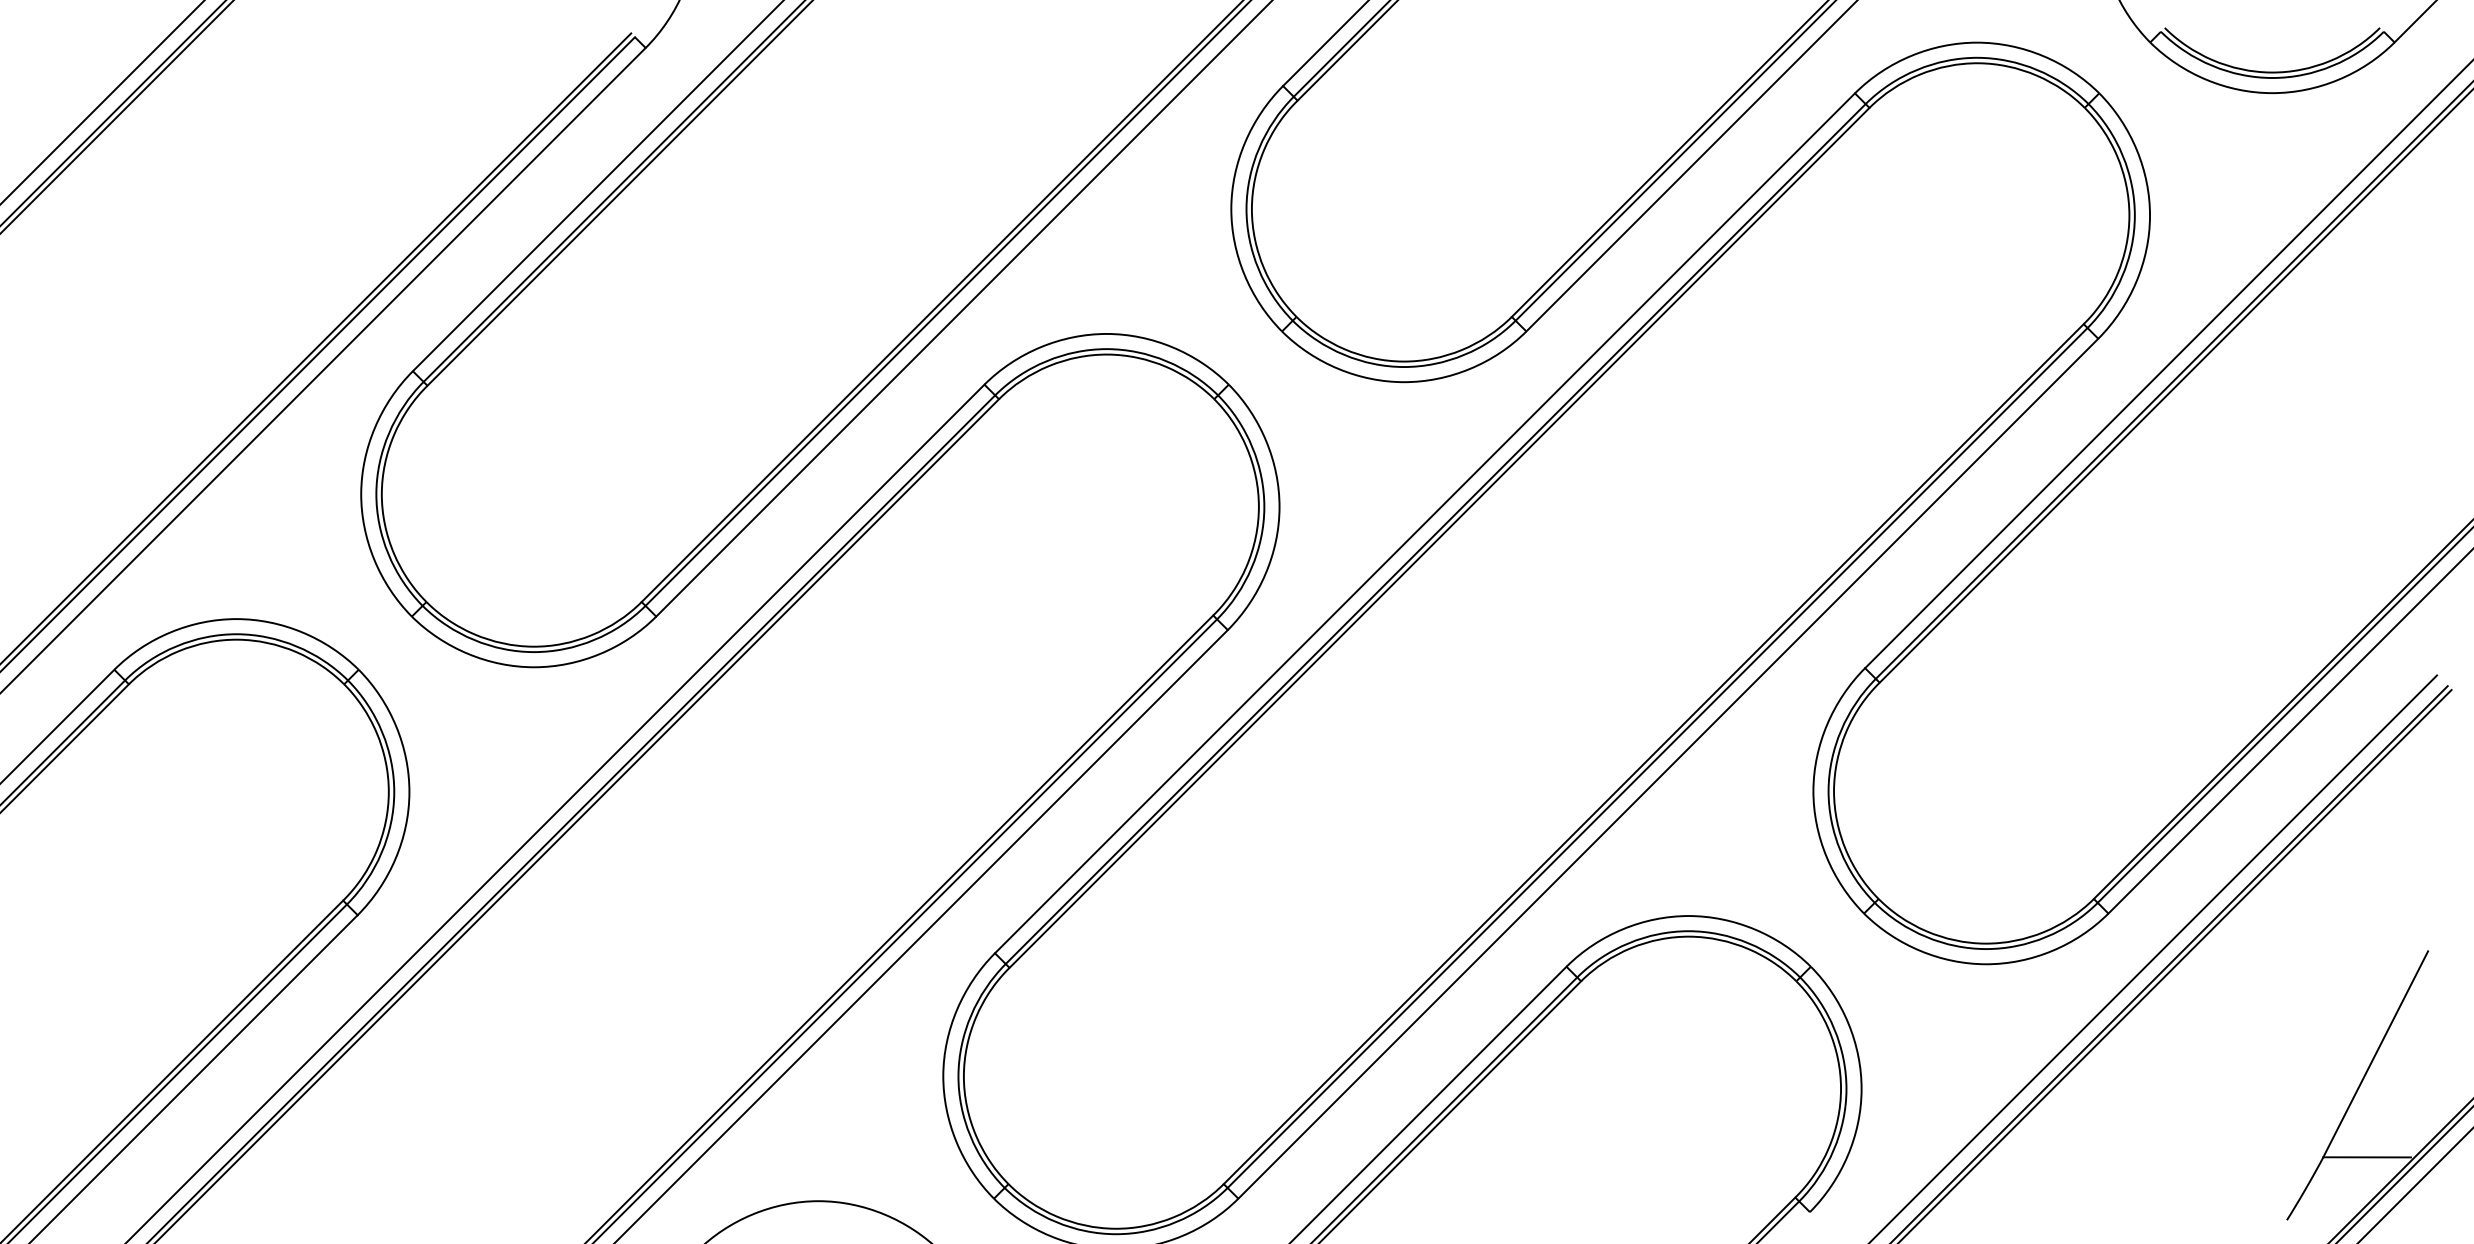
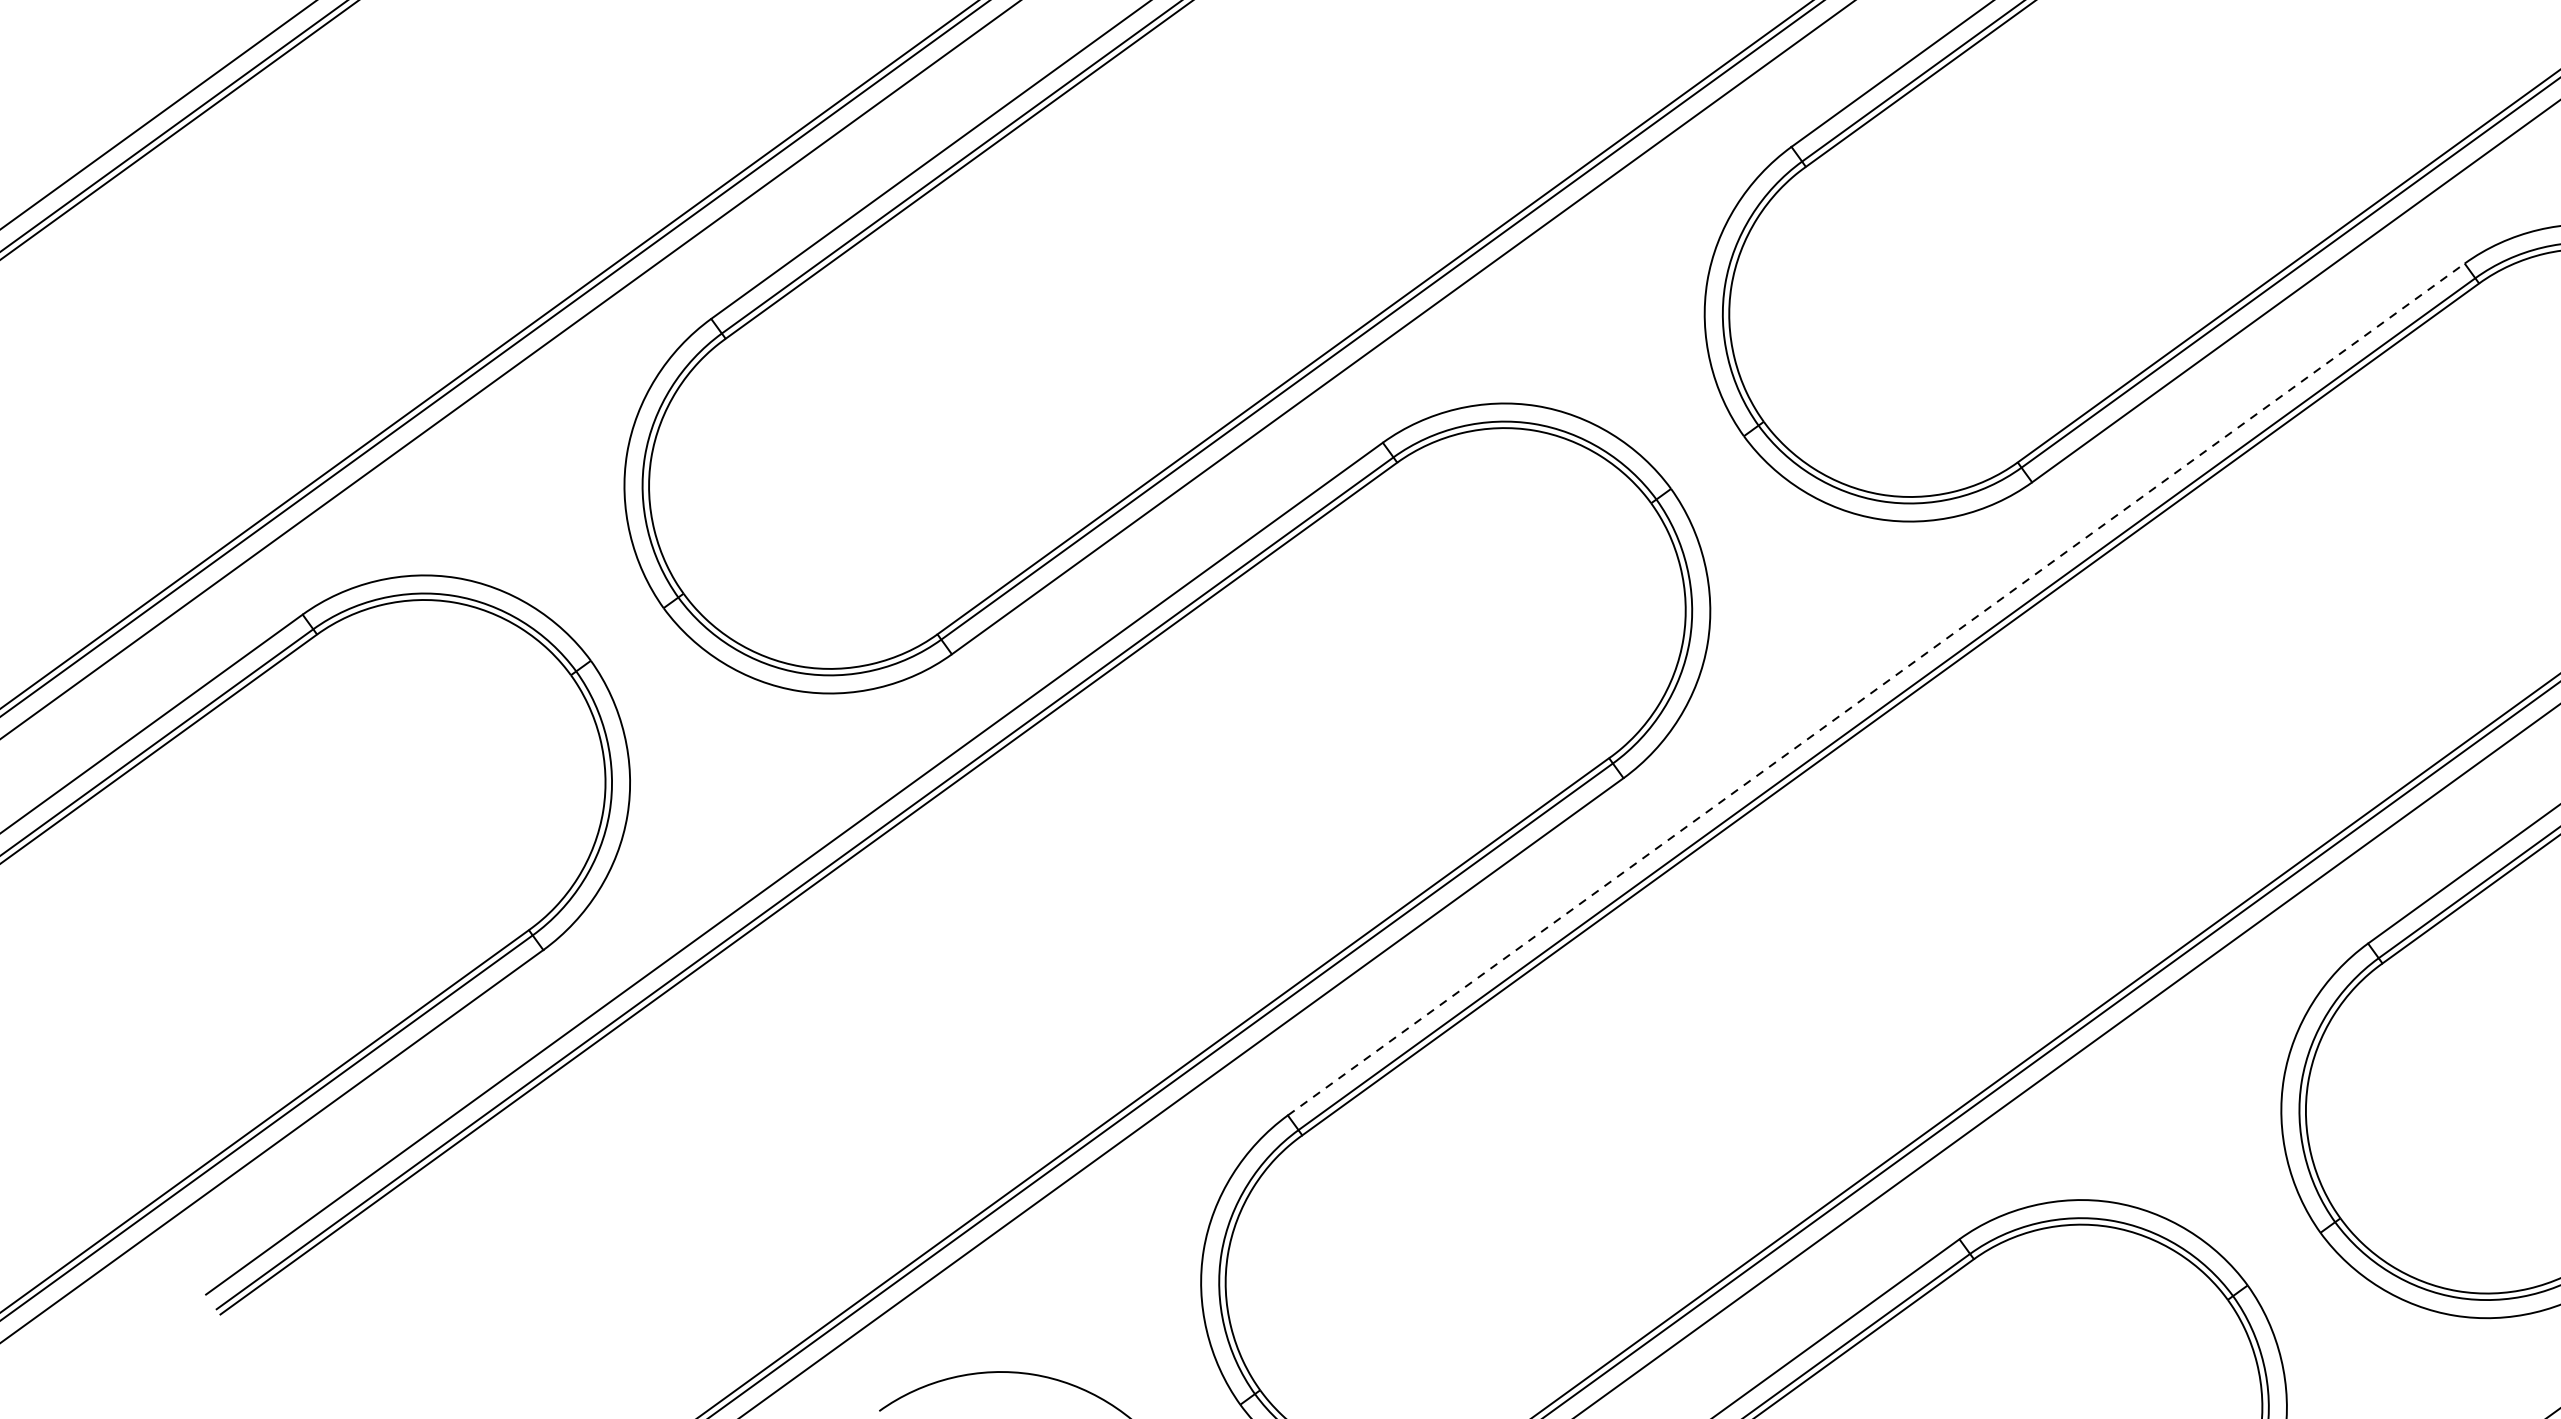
line: (1425, 522) -> (1877, 688), solid -> dashed

